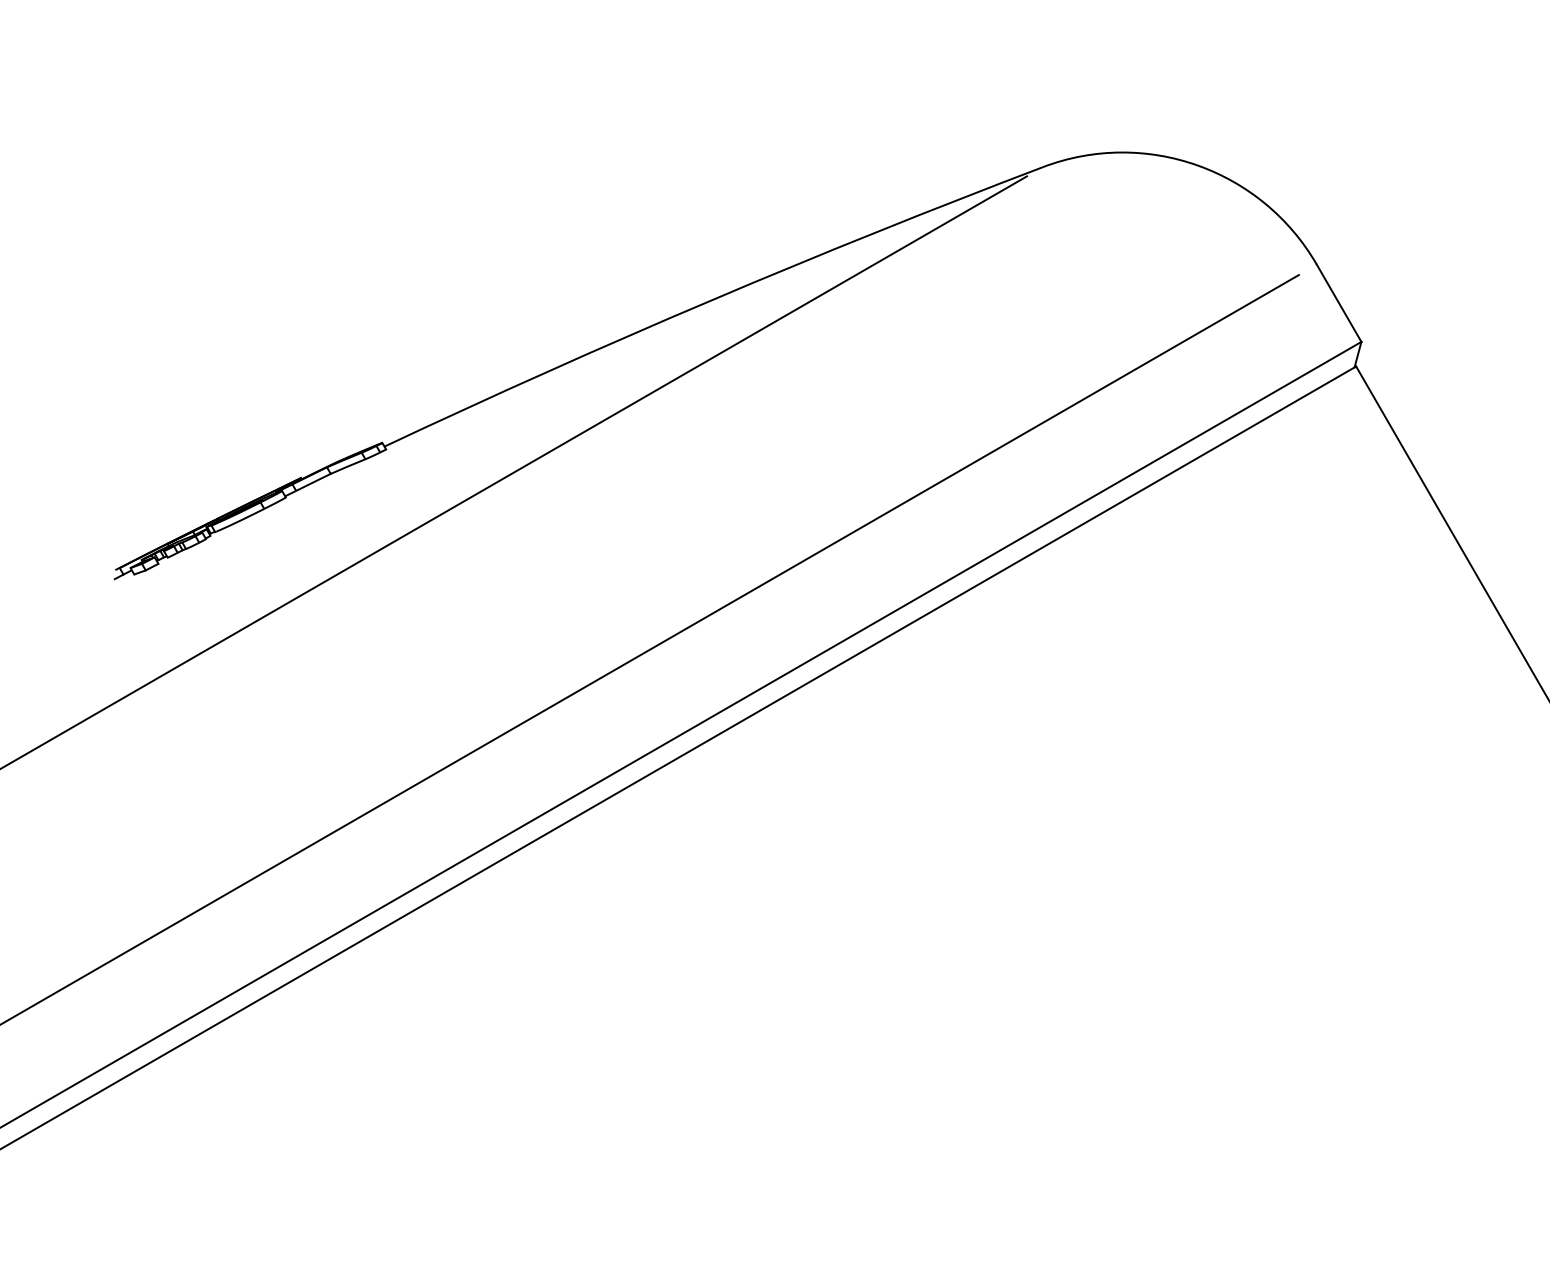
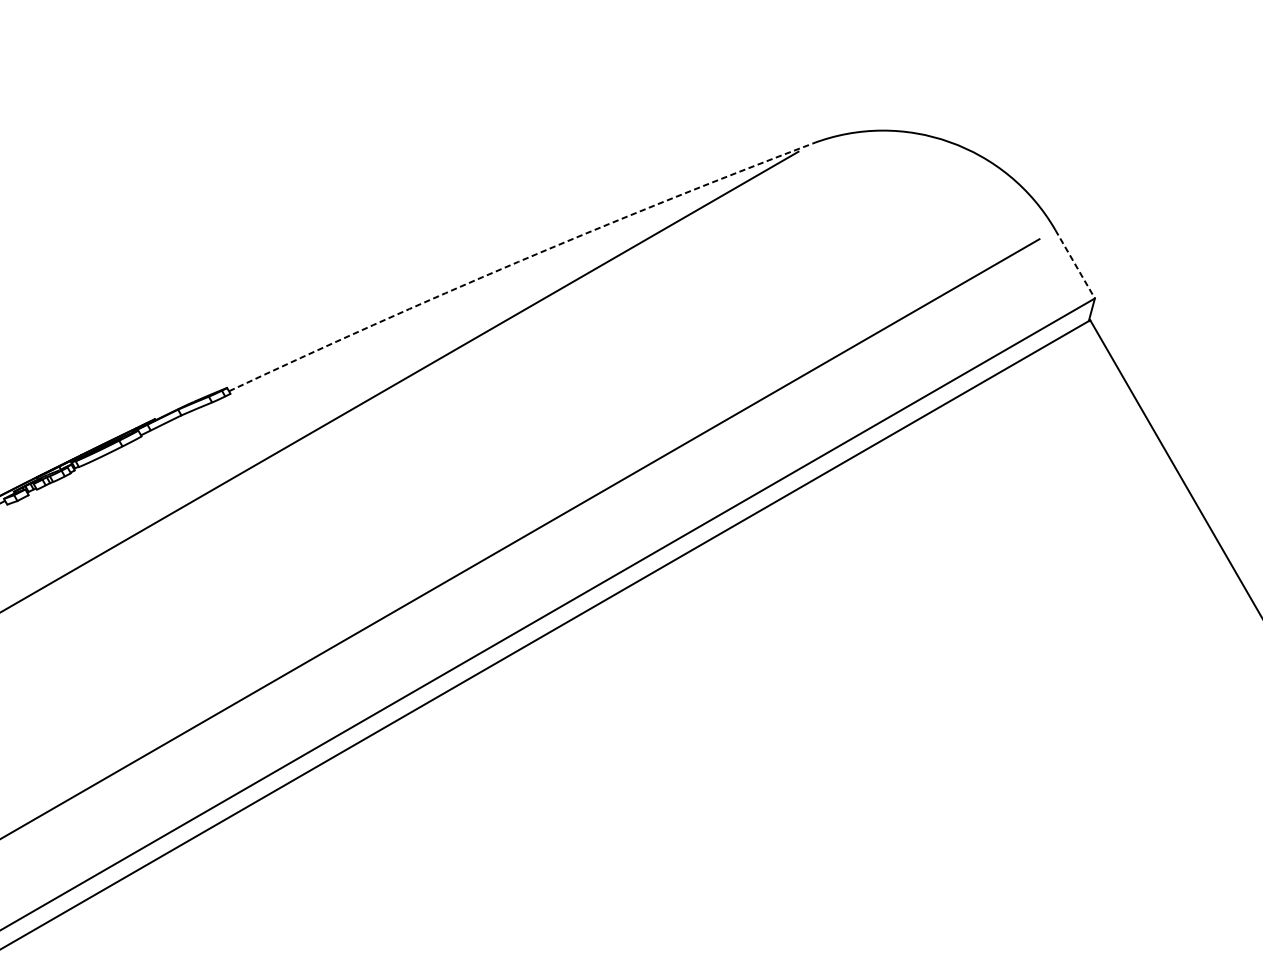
arc: (711, 300) -> (518, 261), solid -> dashed
line: (1339, 303) -> (1075, 264), solid -> dashed

